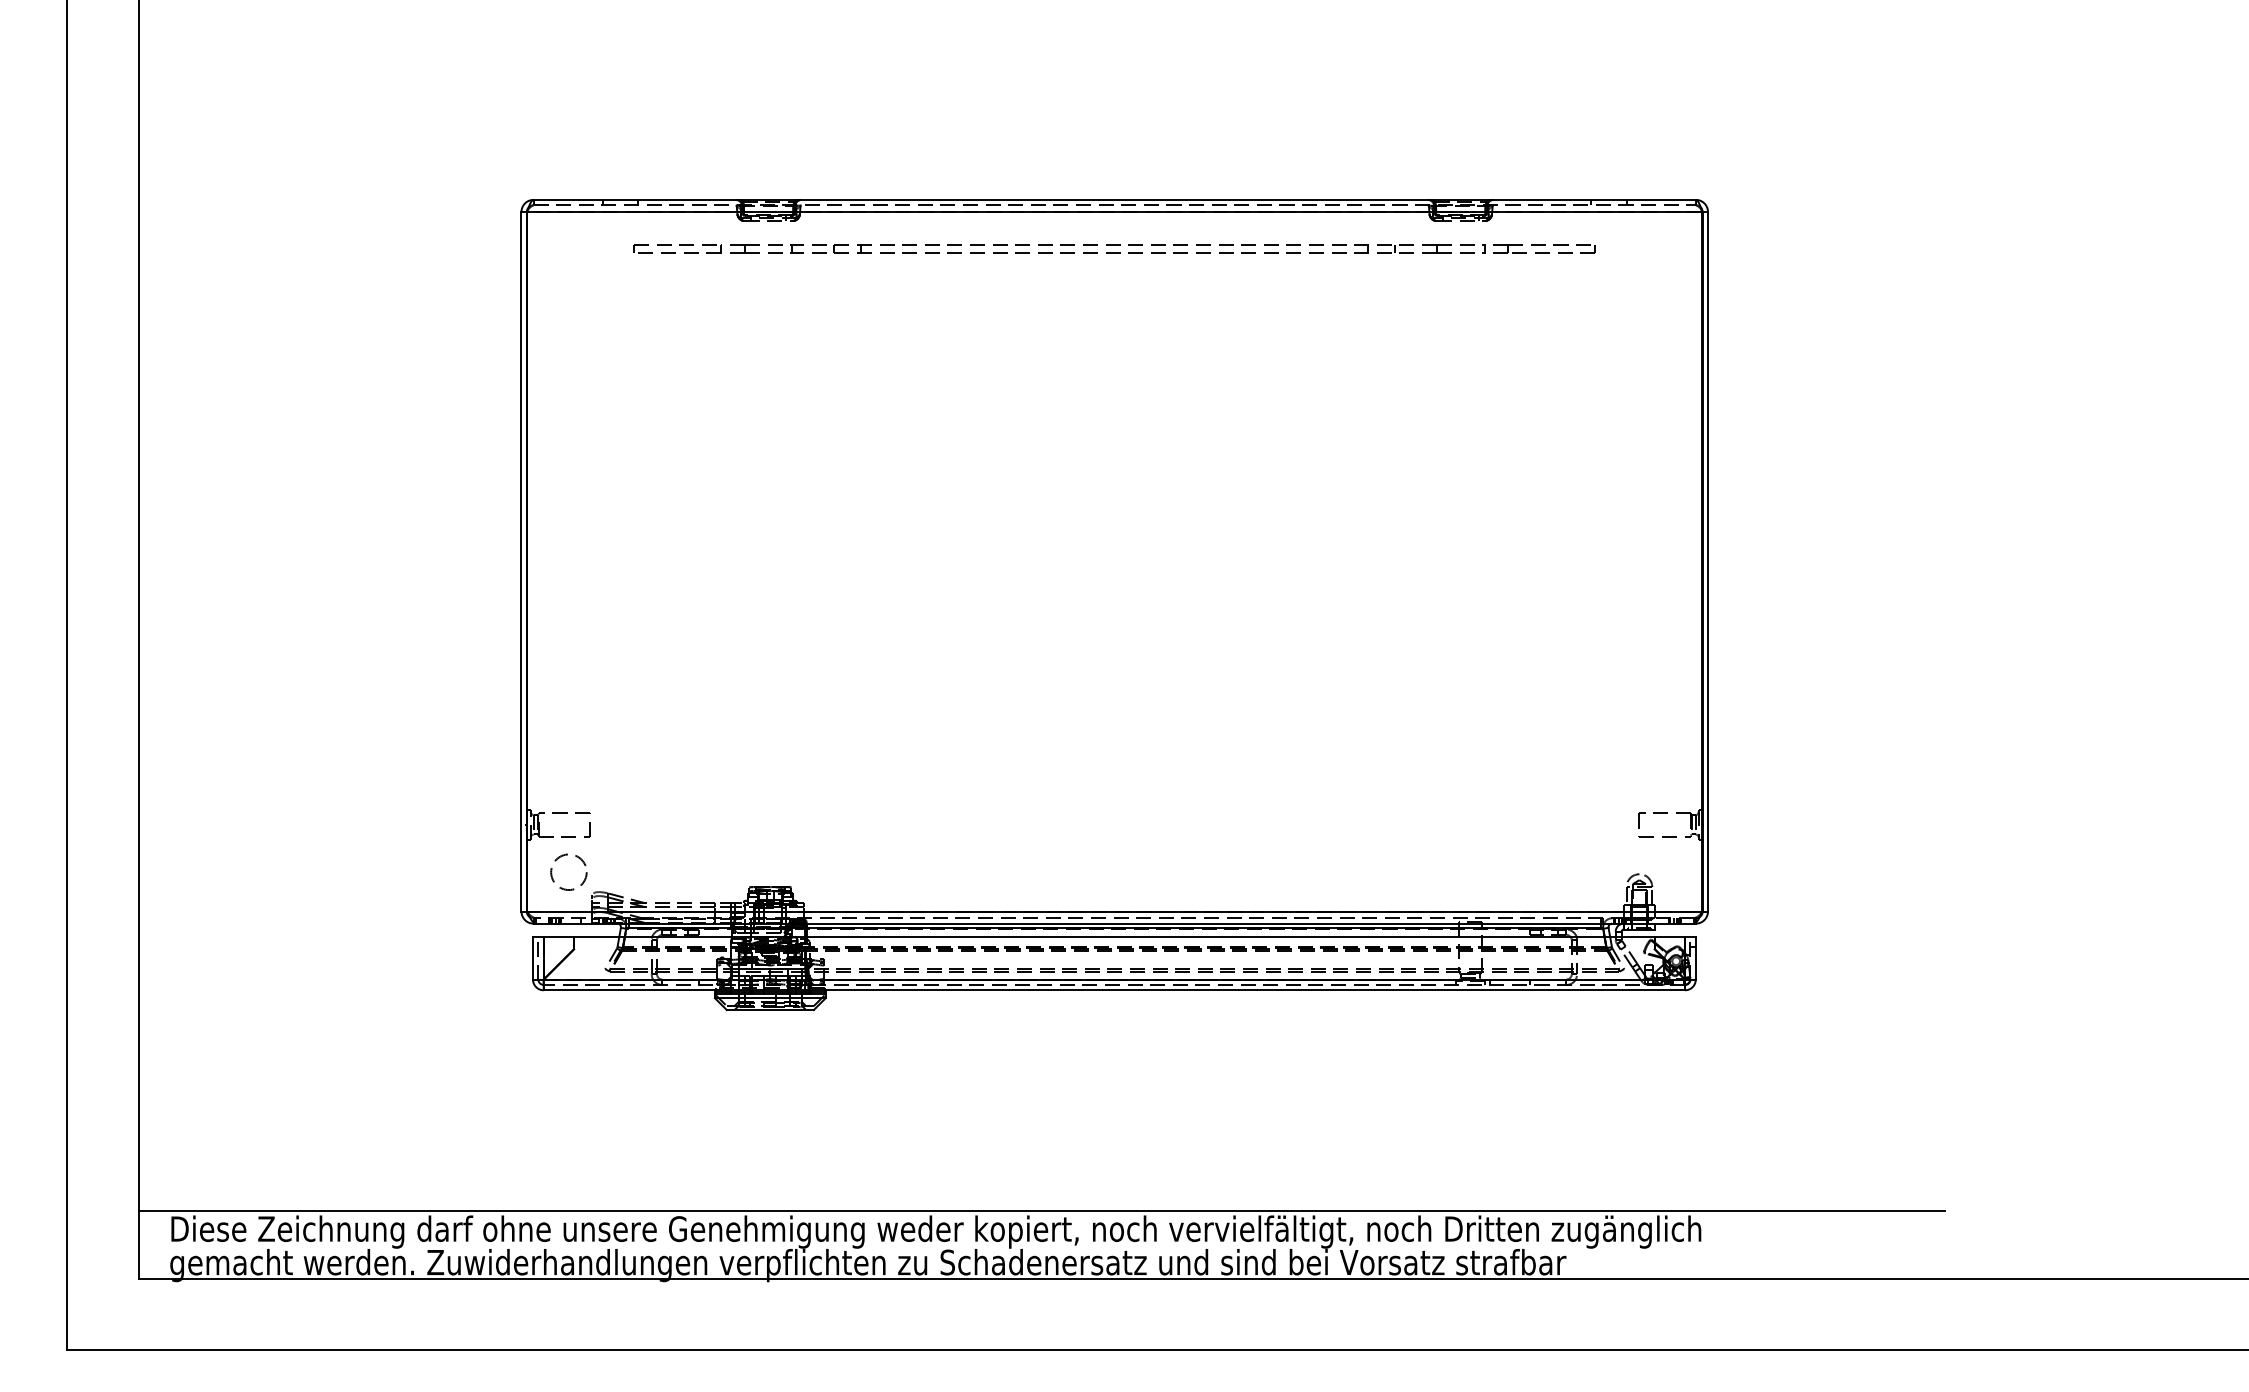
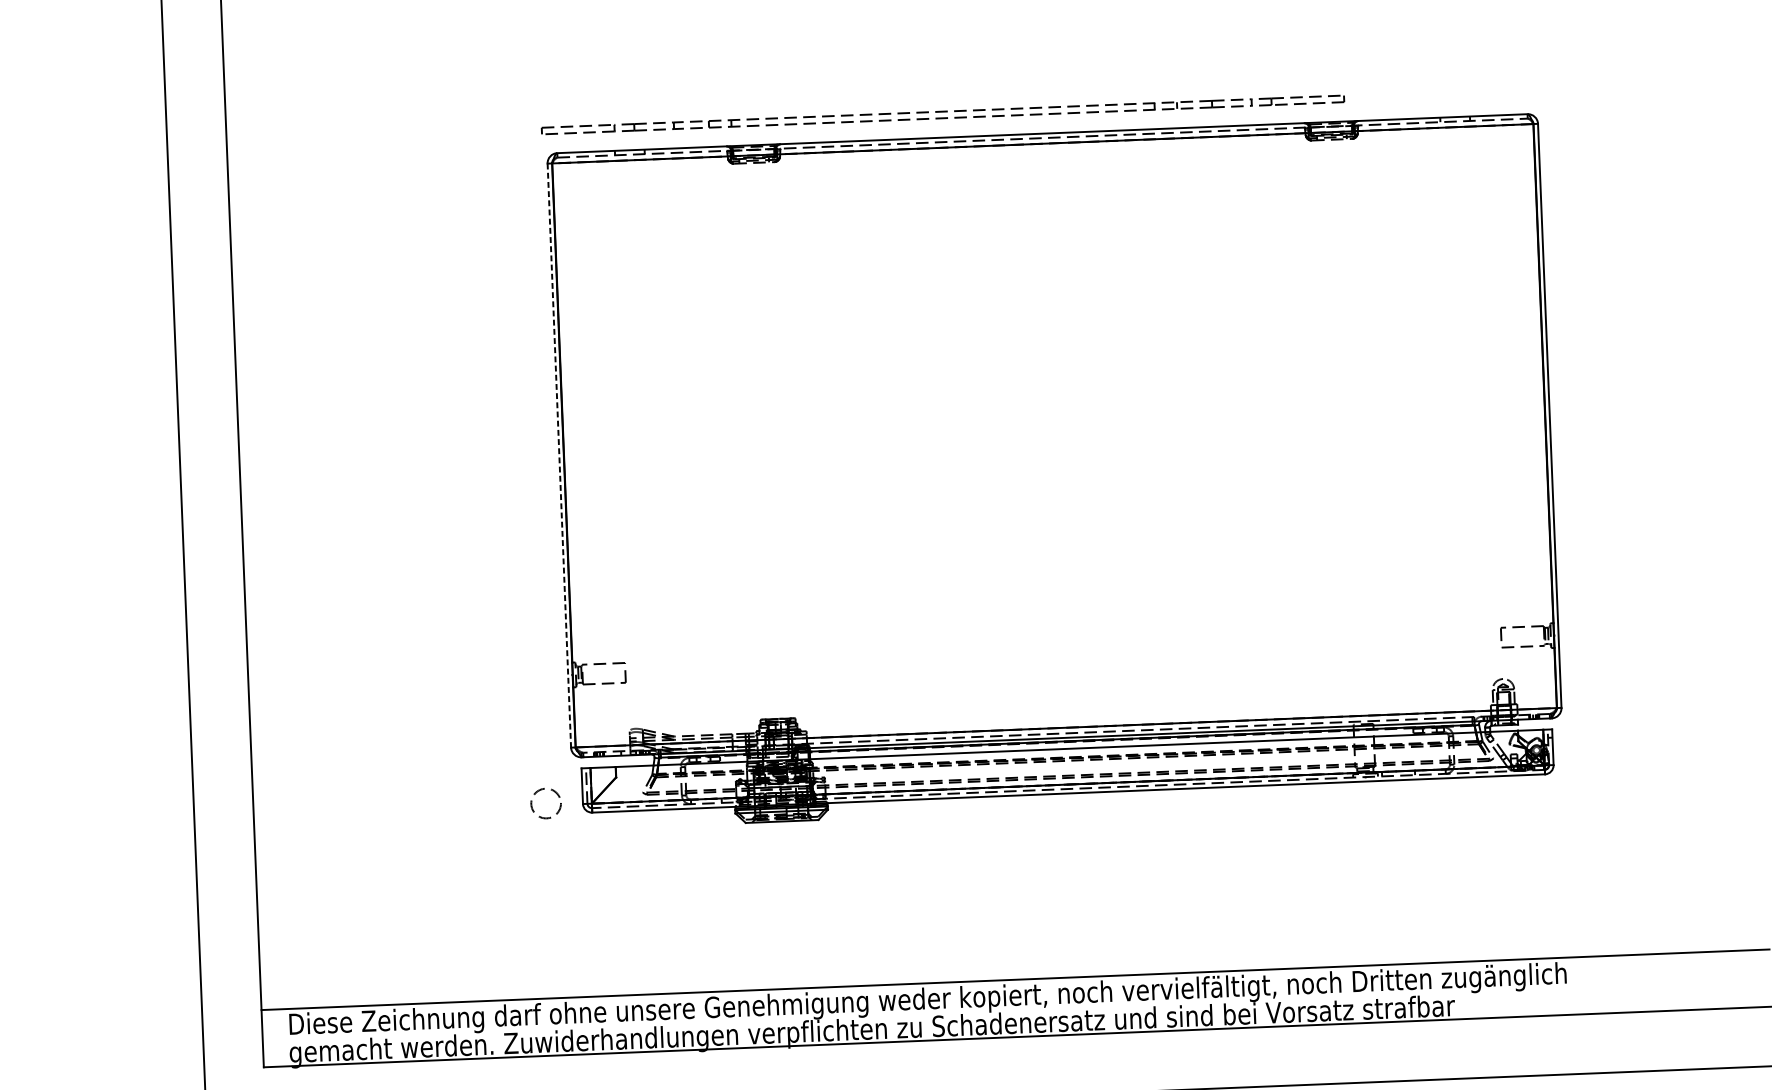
part: (1114, 248) -> (942, 114), moved
line: (521, 561) -> (559, 455), solid -> dashed
circle: (568, 871) -> (545, 802), moved

